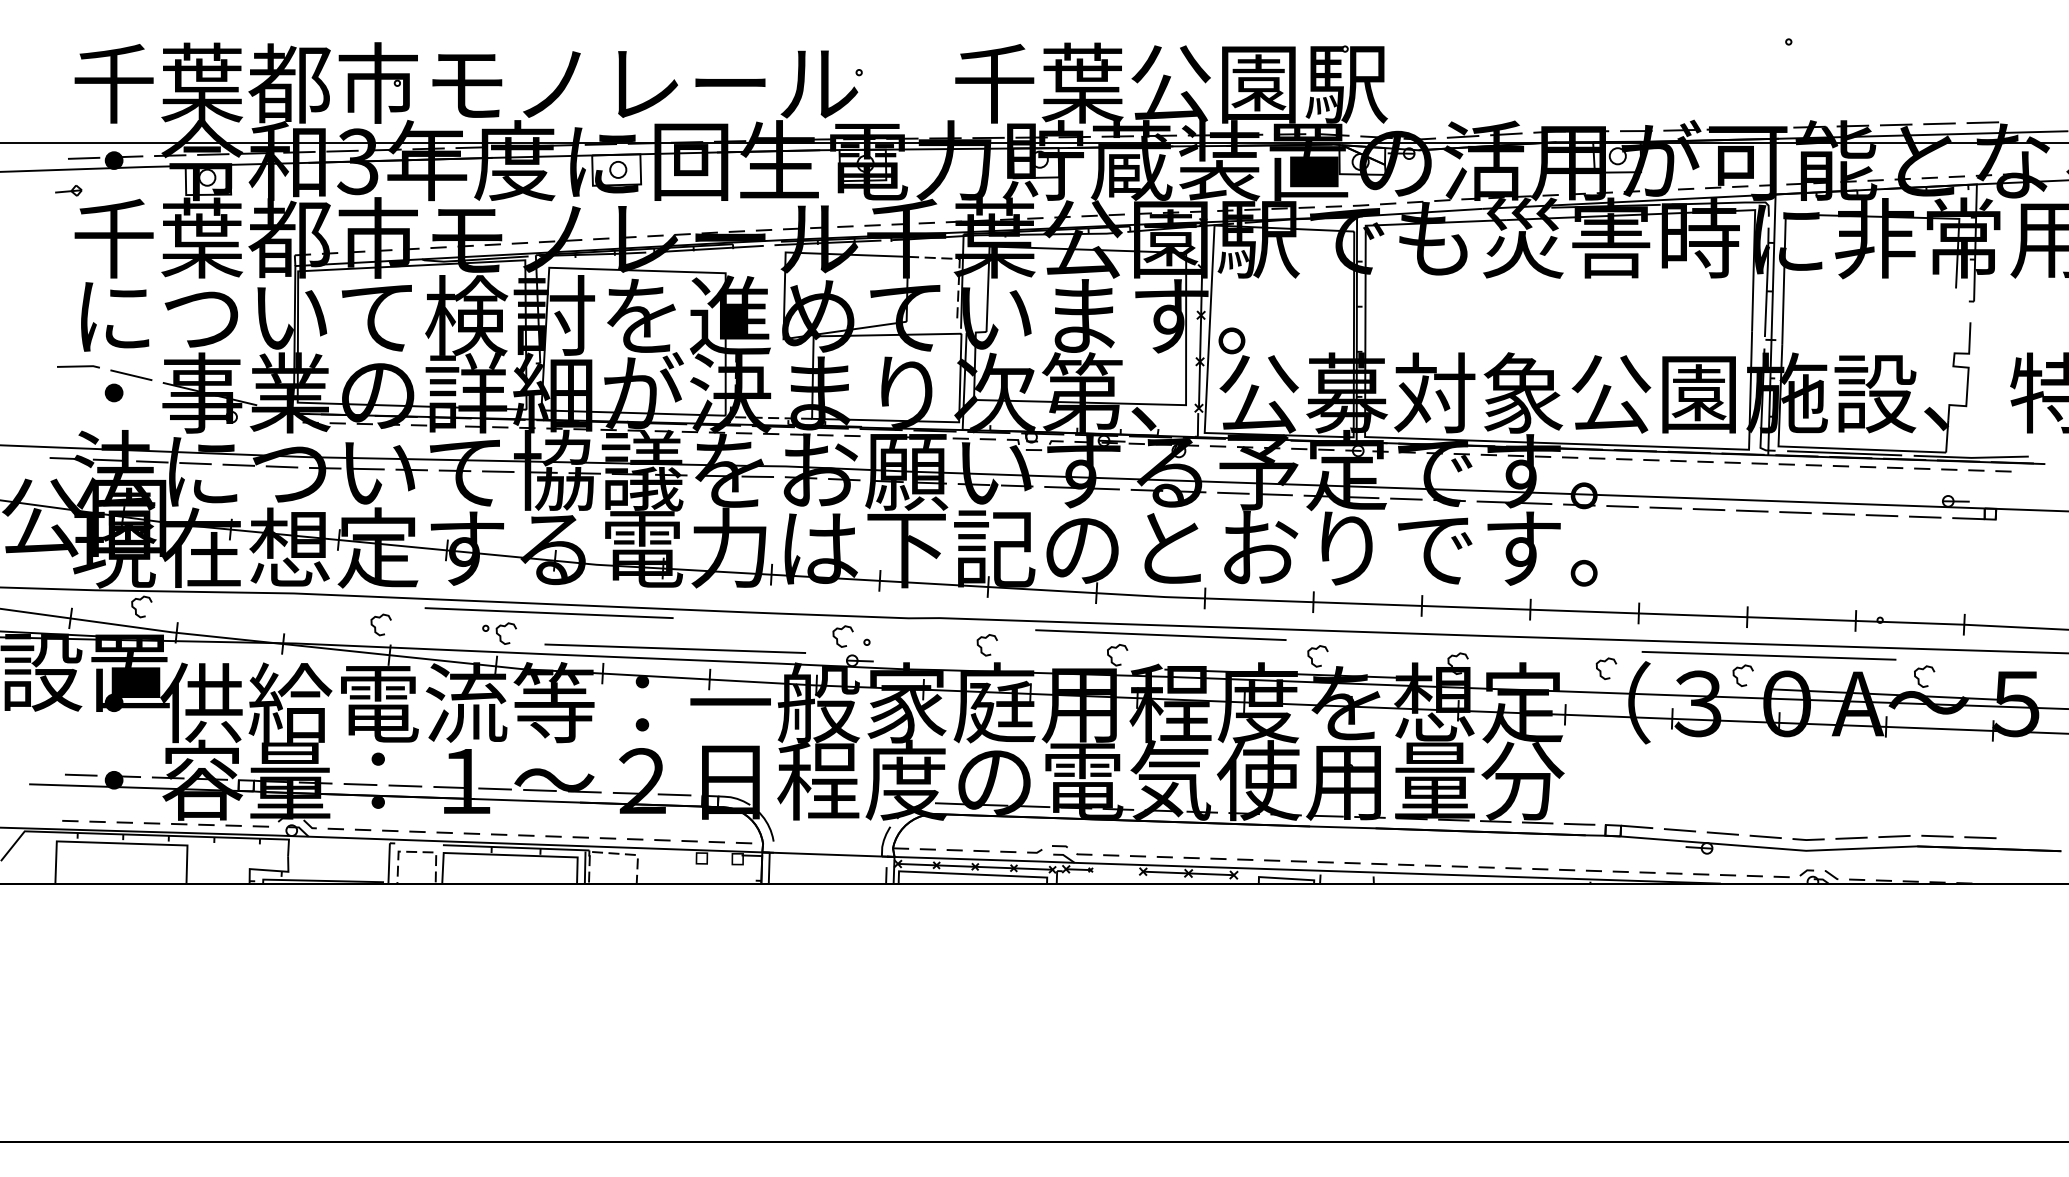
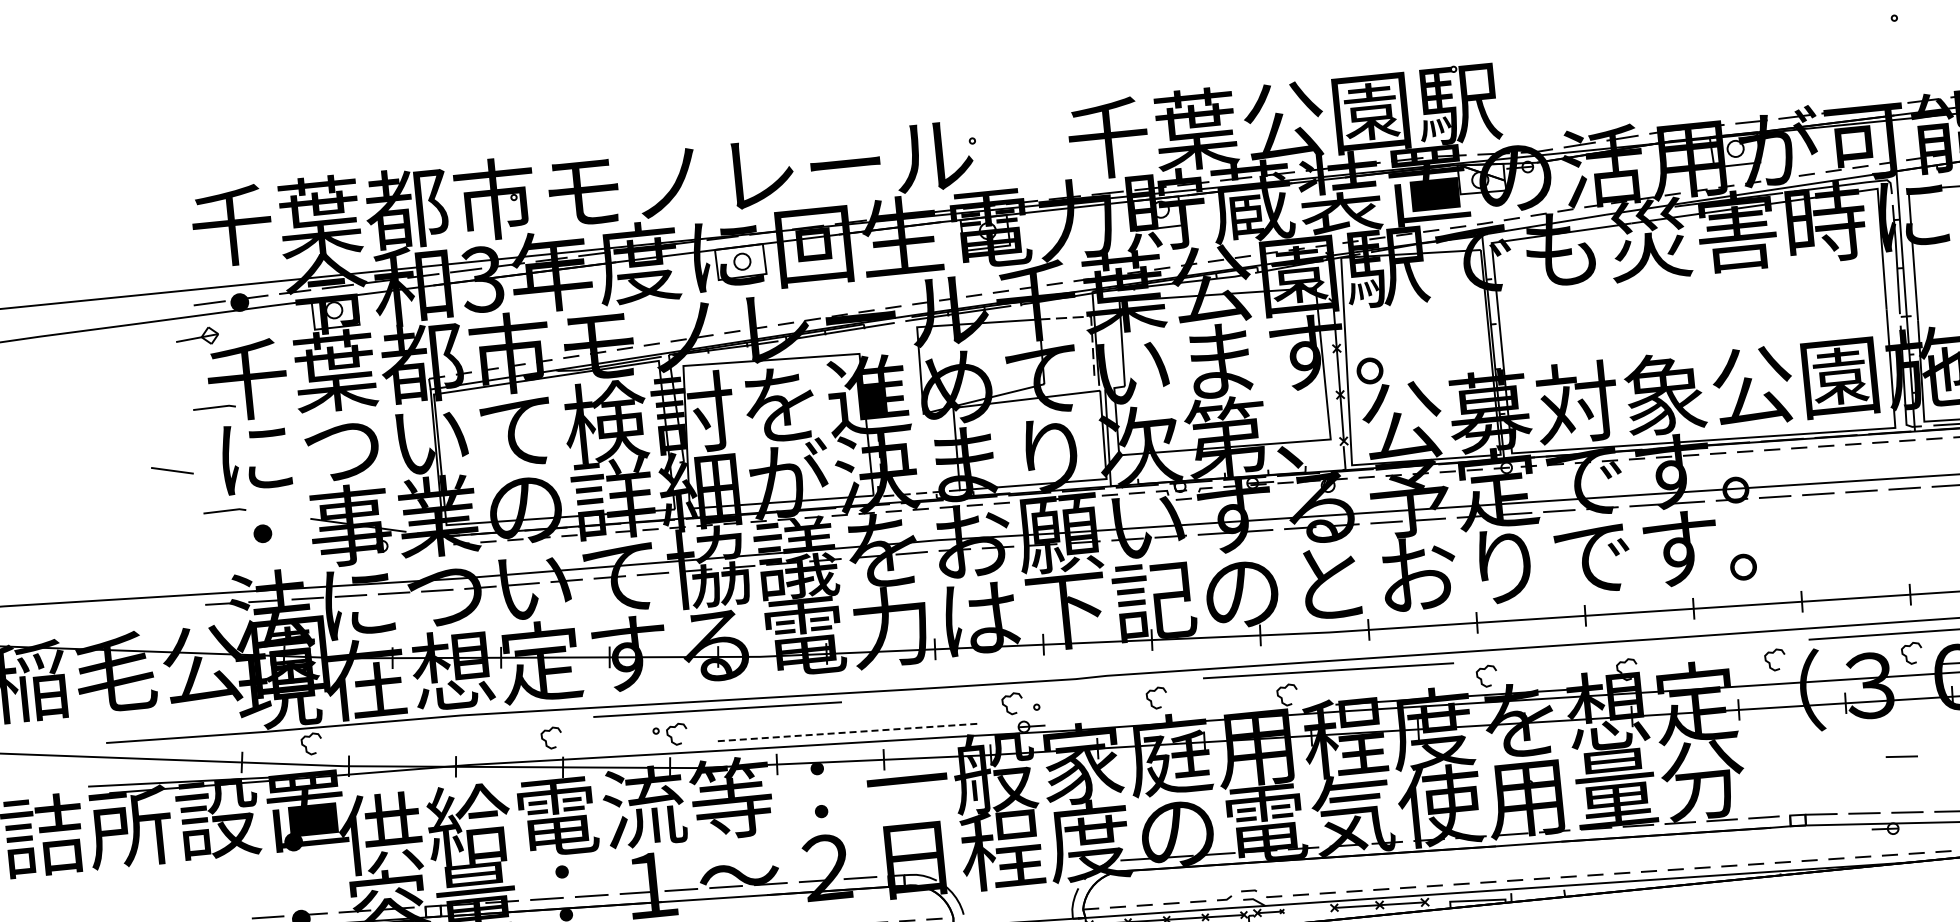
part: (68, 190) -> (197, 336), size x1.6
line: (78, 262) -> (214, 407), added
line: (131, 374) -> (172, 469), moved
line: (675, 648) -> (846, 732), solid -> dashed
line: (1722, 777) -> (1901, 756), added

